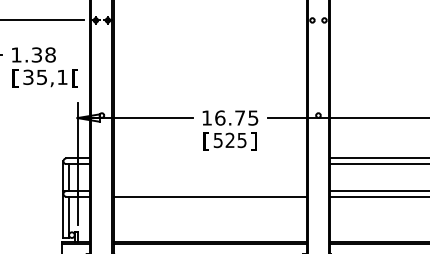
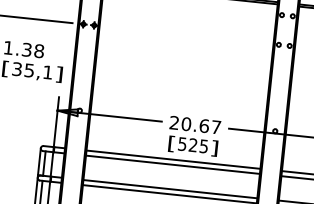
text: (75, 78) -> (59, 74), [ -> ]
text: (230, 117) -> (195, 124), 16.75 -> 20.67
line: (209, 158) -> (172, 159), added
line: (209, 164) -> (172, 165), added
line: (209, 191) -> (169, 189), added

